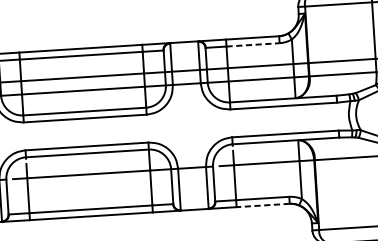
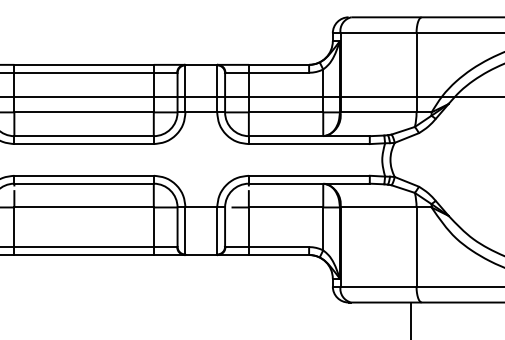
line: (253, 44) -> (279, 72), dashed -> solid
line: (262, 205) -> (278, 255), dashed -> solid

